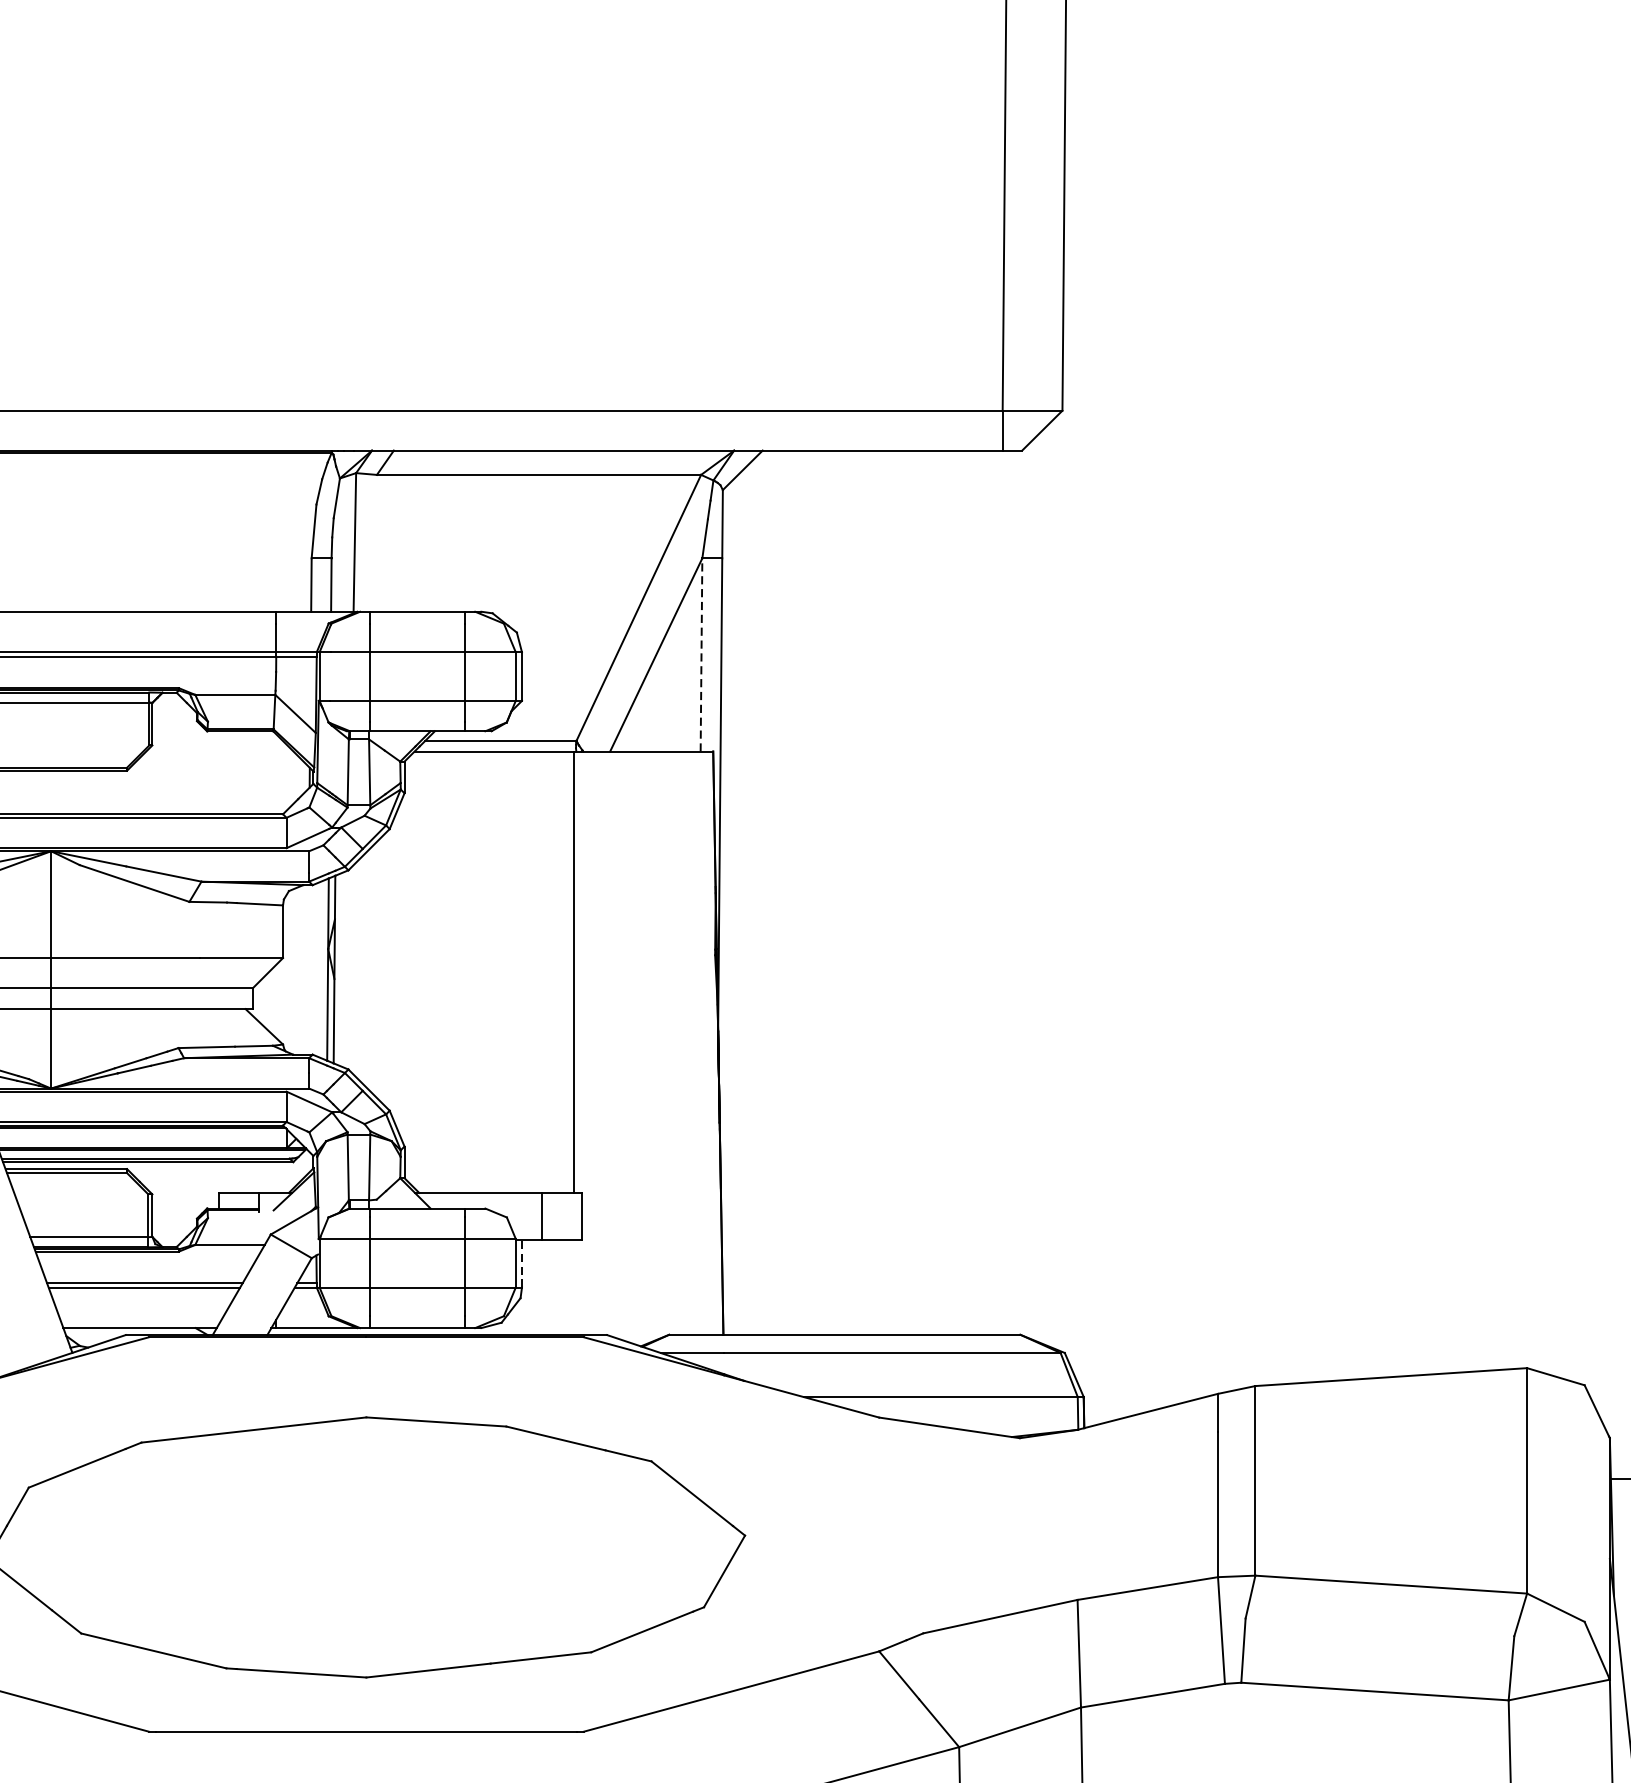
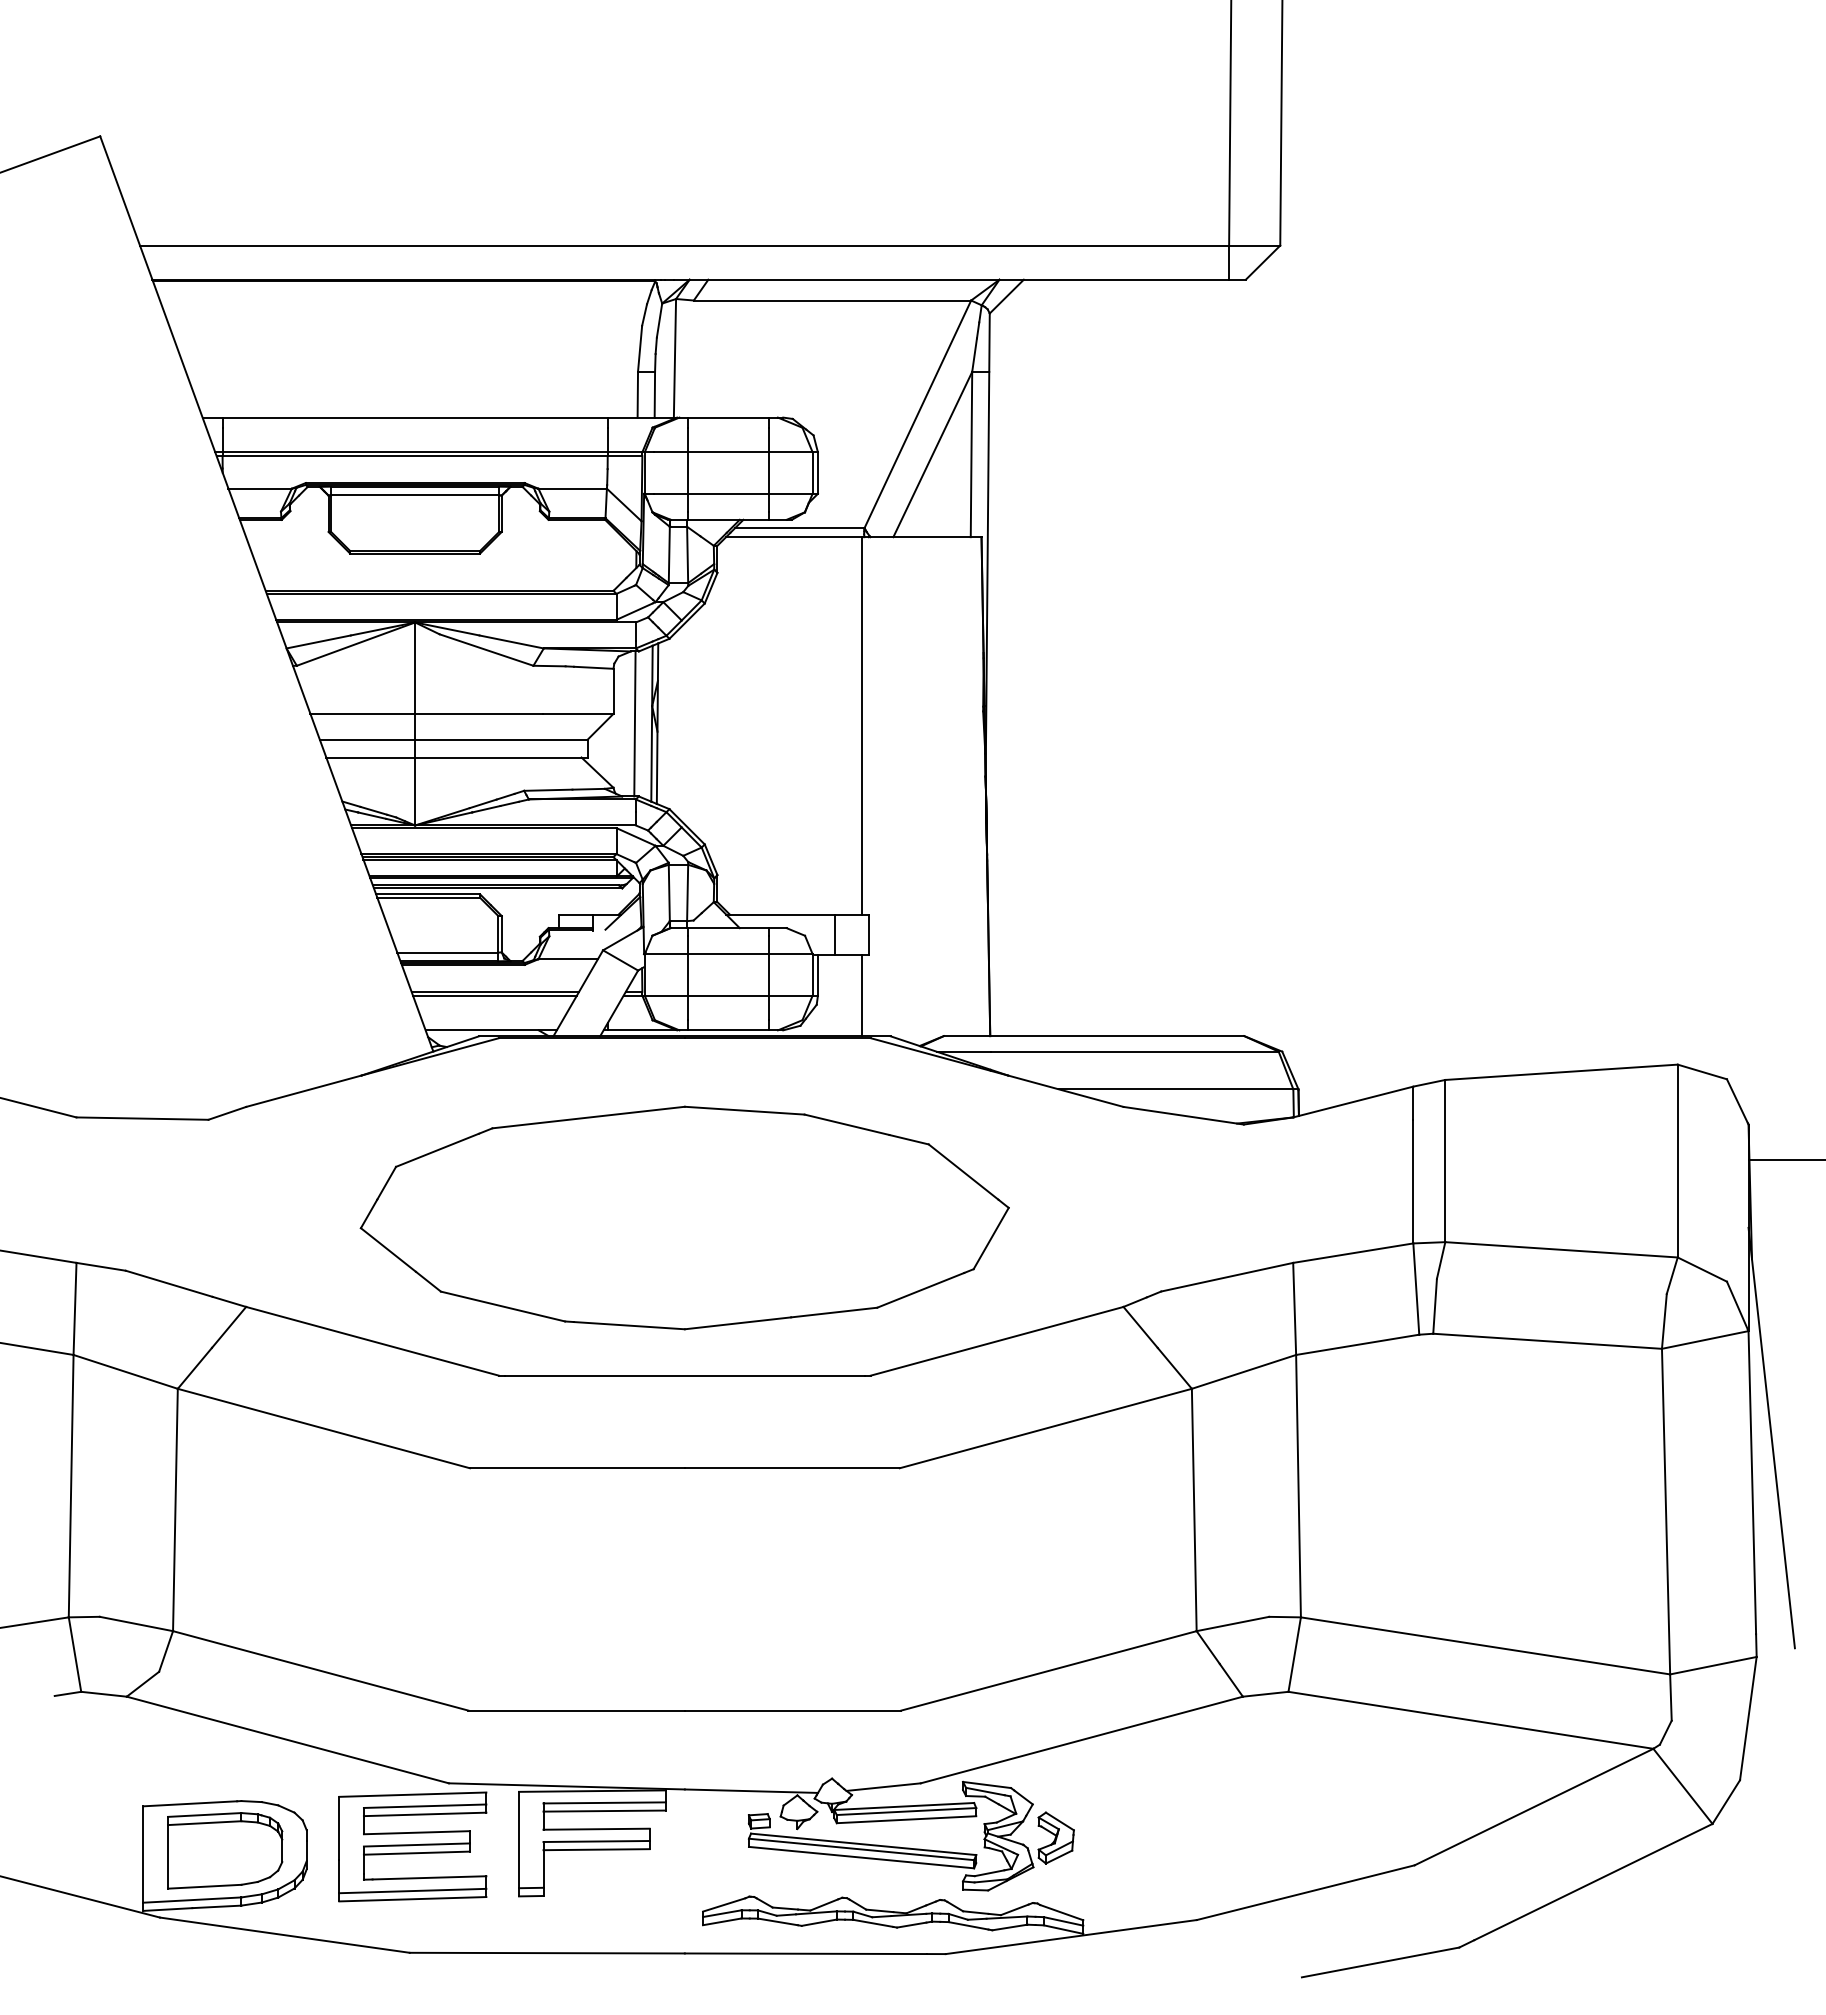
line: (701, 654) -> (971, 454), dashed -> solid
line: (307, 969) -> (634, 723), added
line: (521, 1262) -> (817, 974), dashed -> solid
line: (574, 1287) -> (862, 995), added

